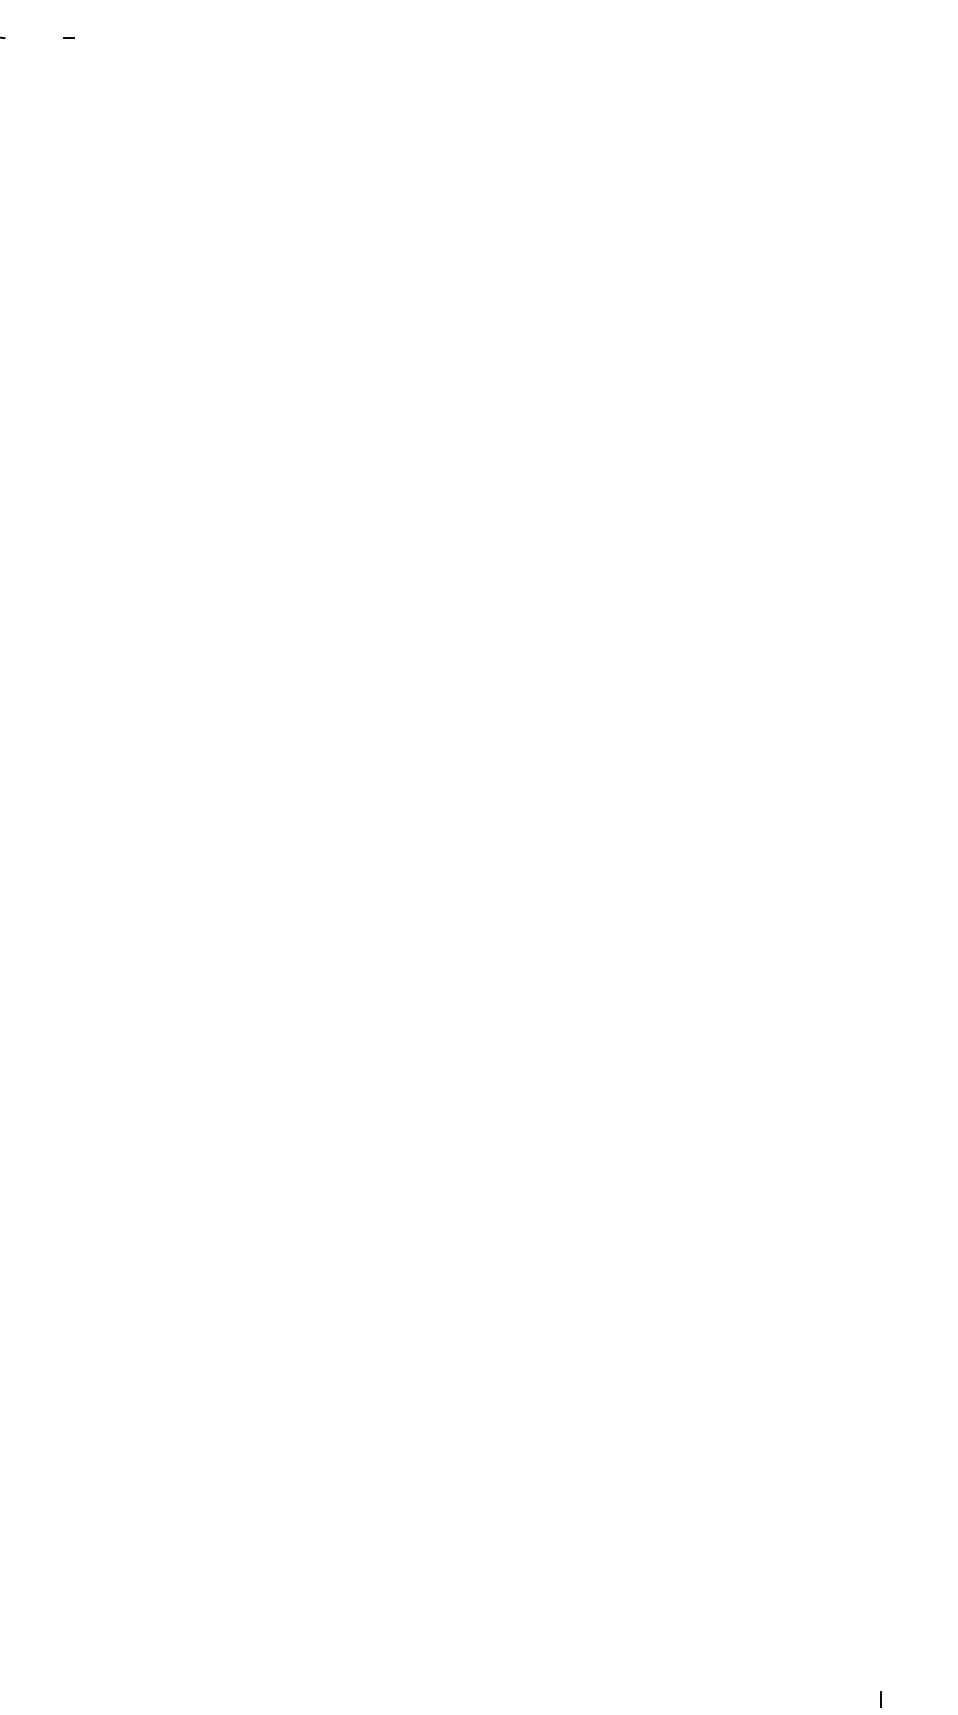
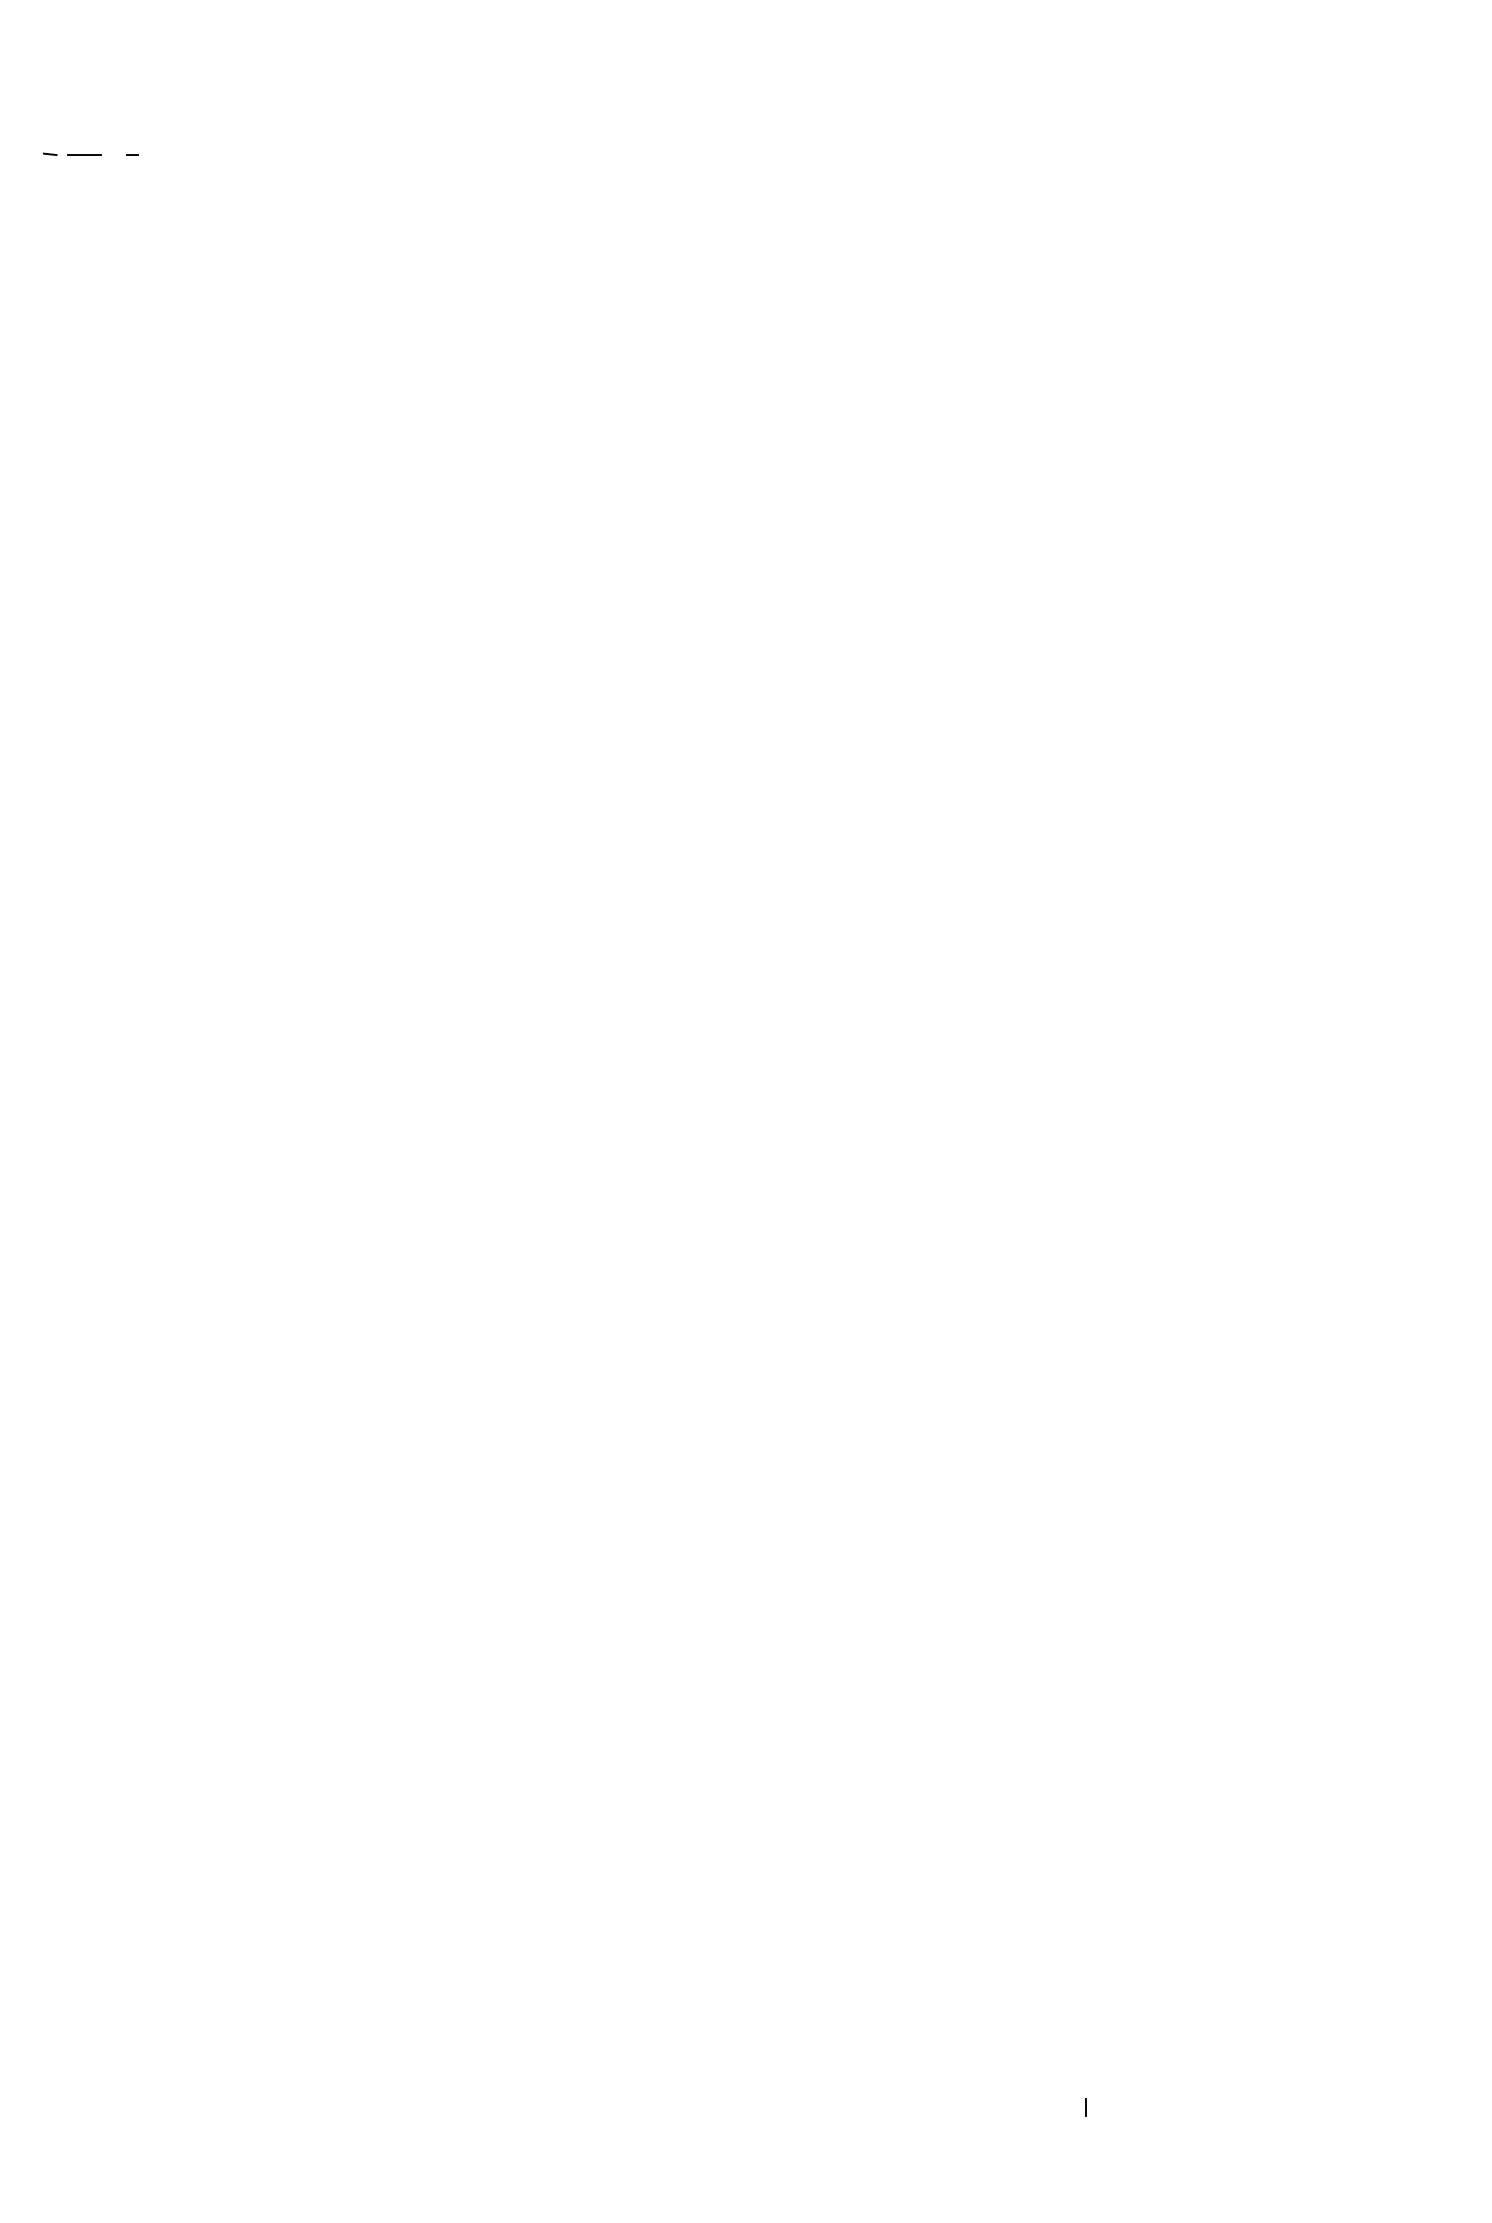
line: (28, 37) -> (84, 154), added

